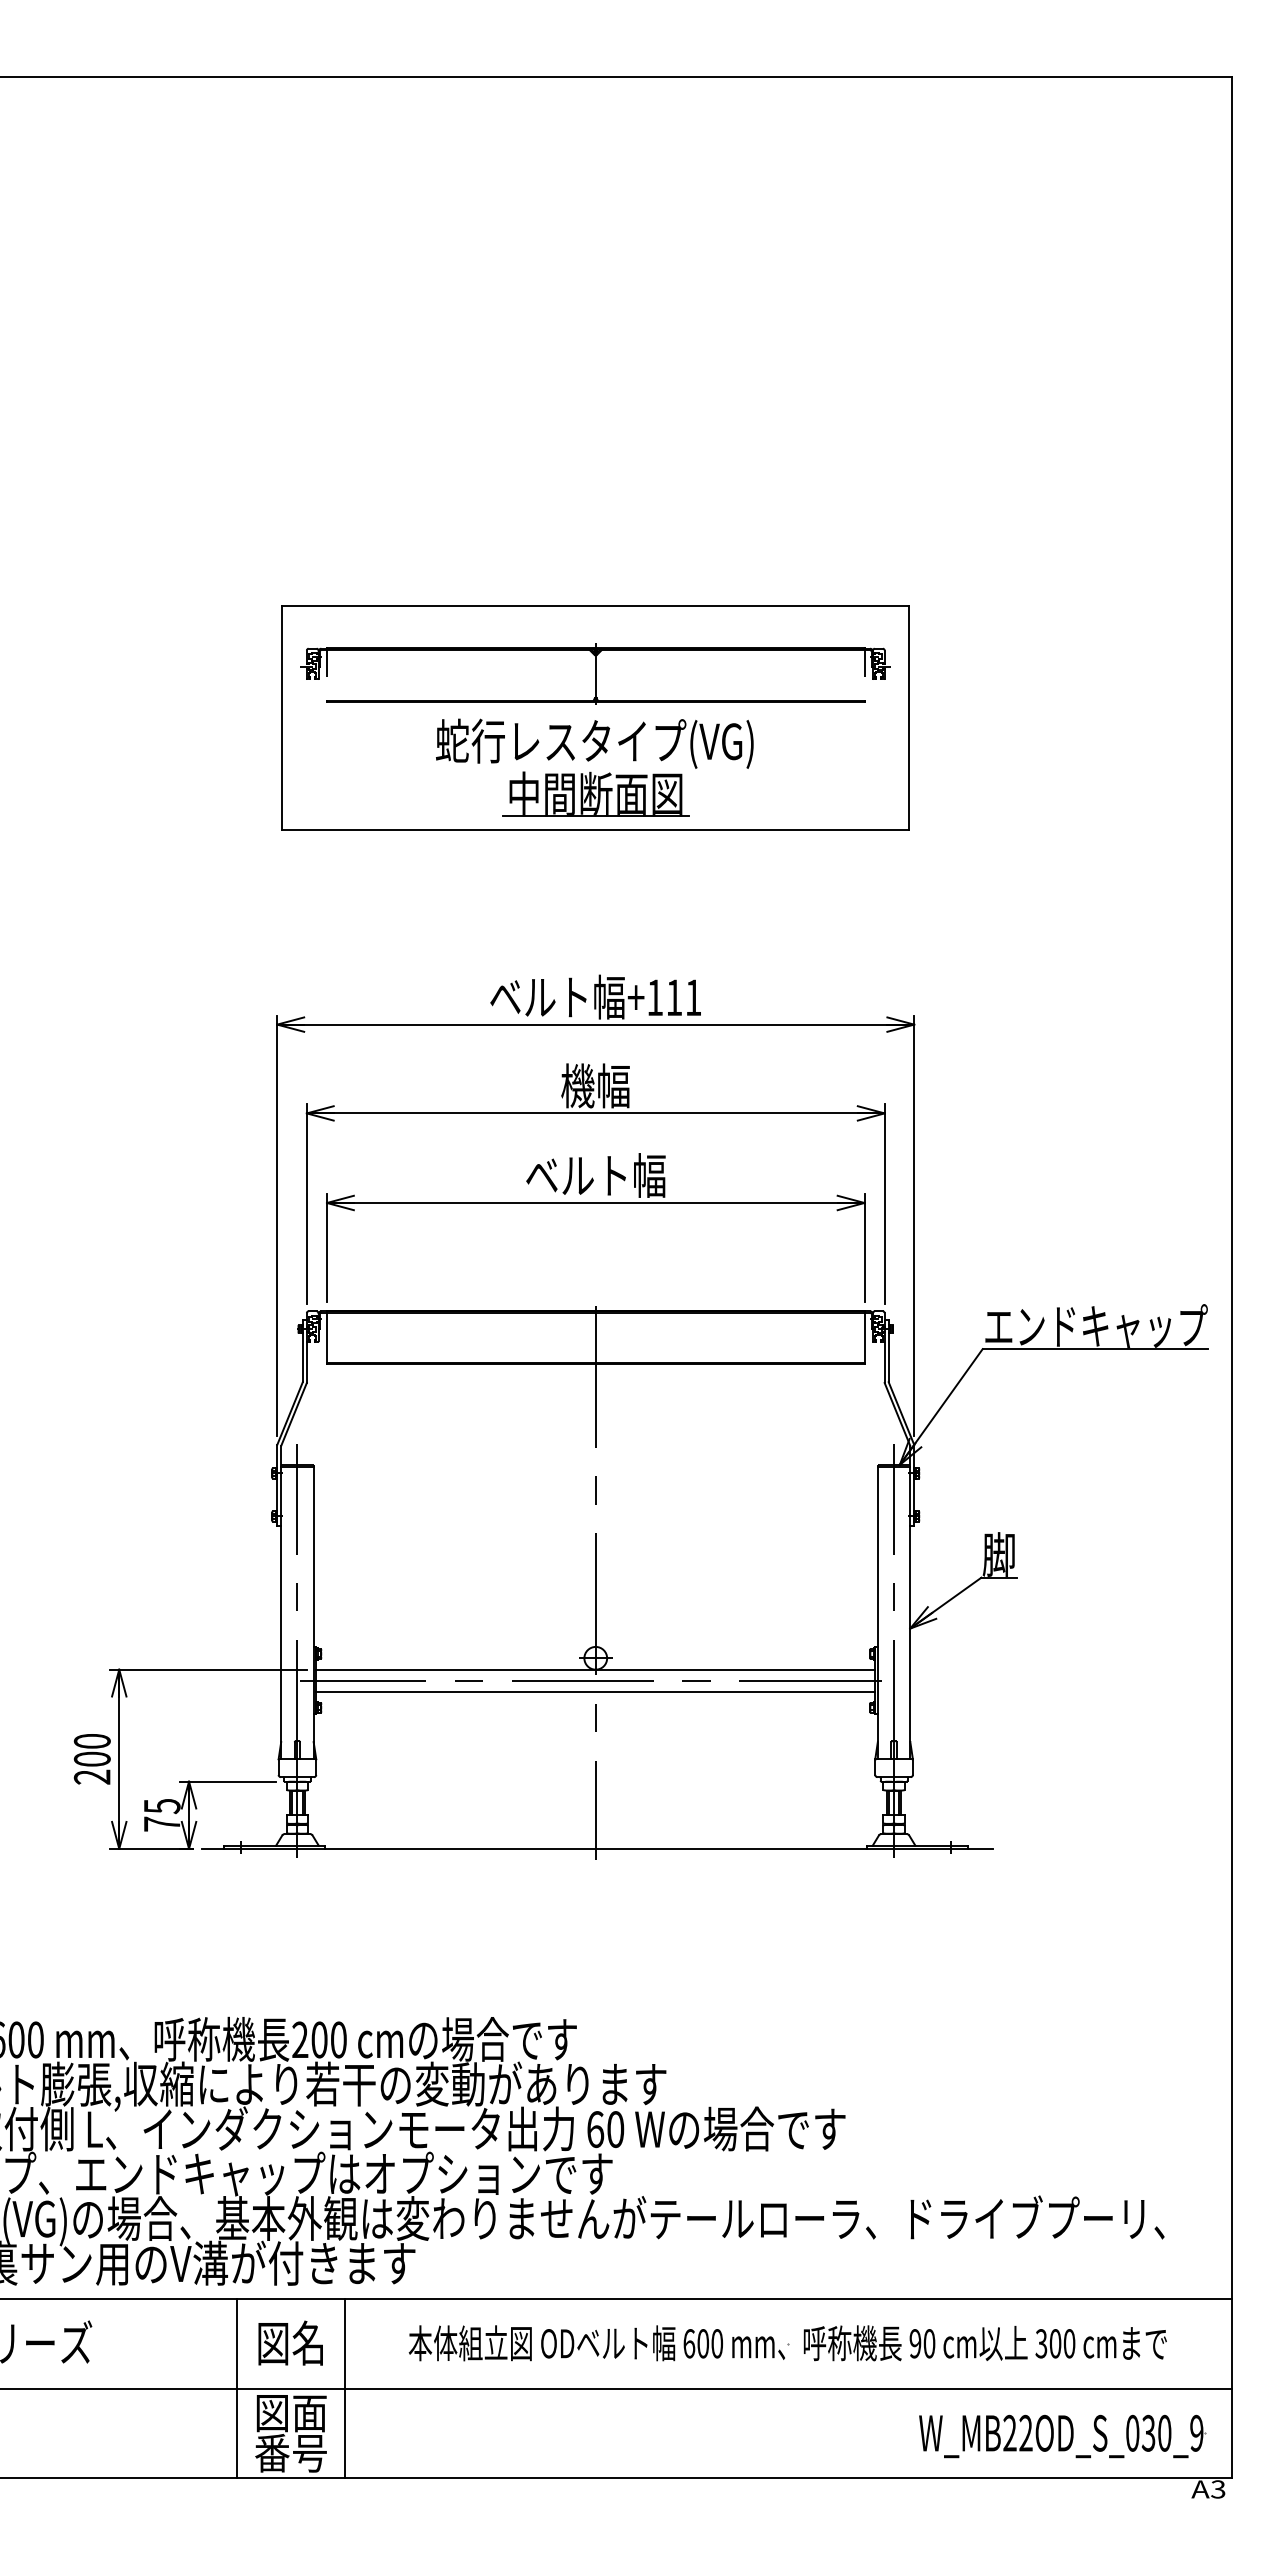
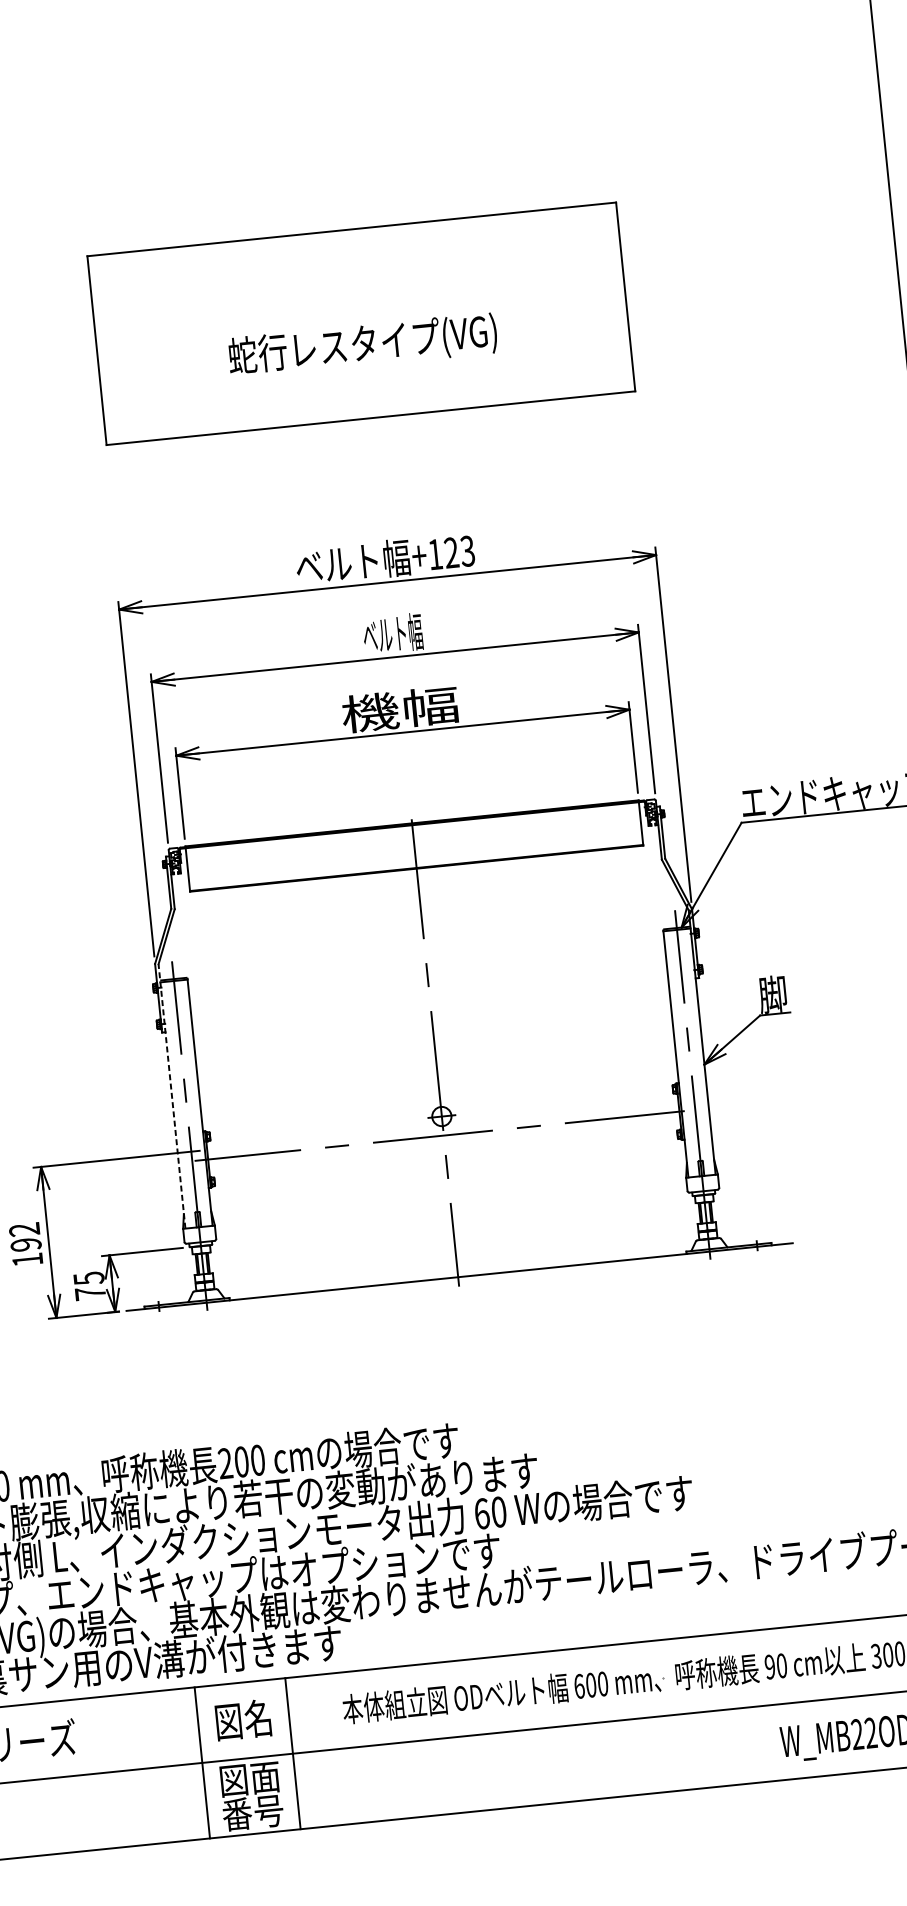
part: (595, 673) -> (357, 286), removed
part: (595, 793) -> (367, 387), removed
text: (683, 997) -> (459, 551), +111 -> +123
text: (595, 1085) -> (392, 633), 機幅 -> ベルト幅
text: (595, 1175) -> (400, 709), ベルト幅 -> 機幅
line: (281, 1602) -> (172, 1096), solid -> dashed
line: (595, 1669) -> (442, 1126), removed
line: (595, 1692) -> (444, 1145), removed
text: (91, 1759) -> (25, 1245), 200 -> 192

